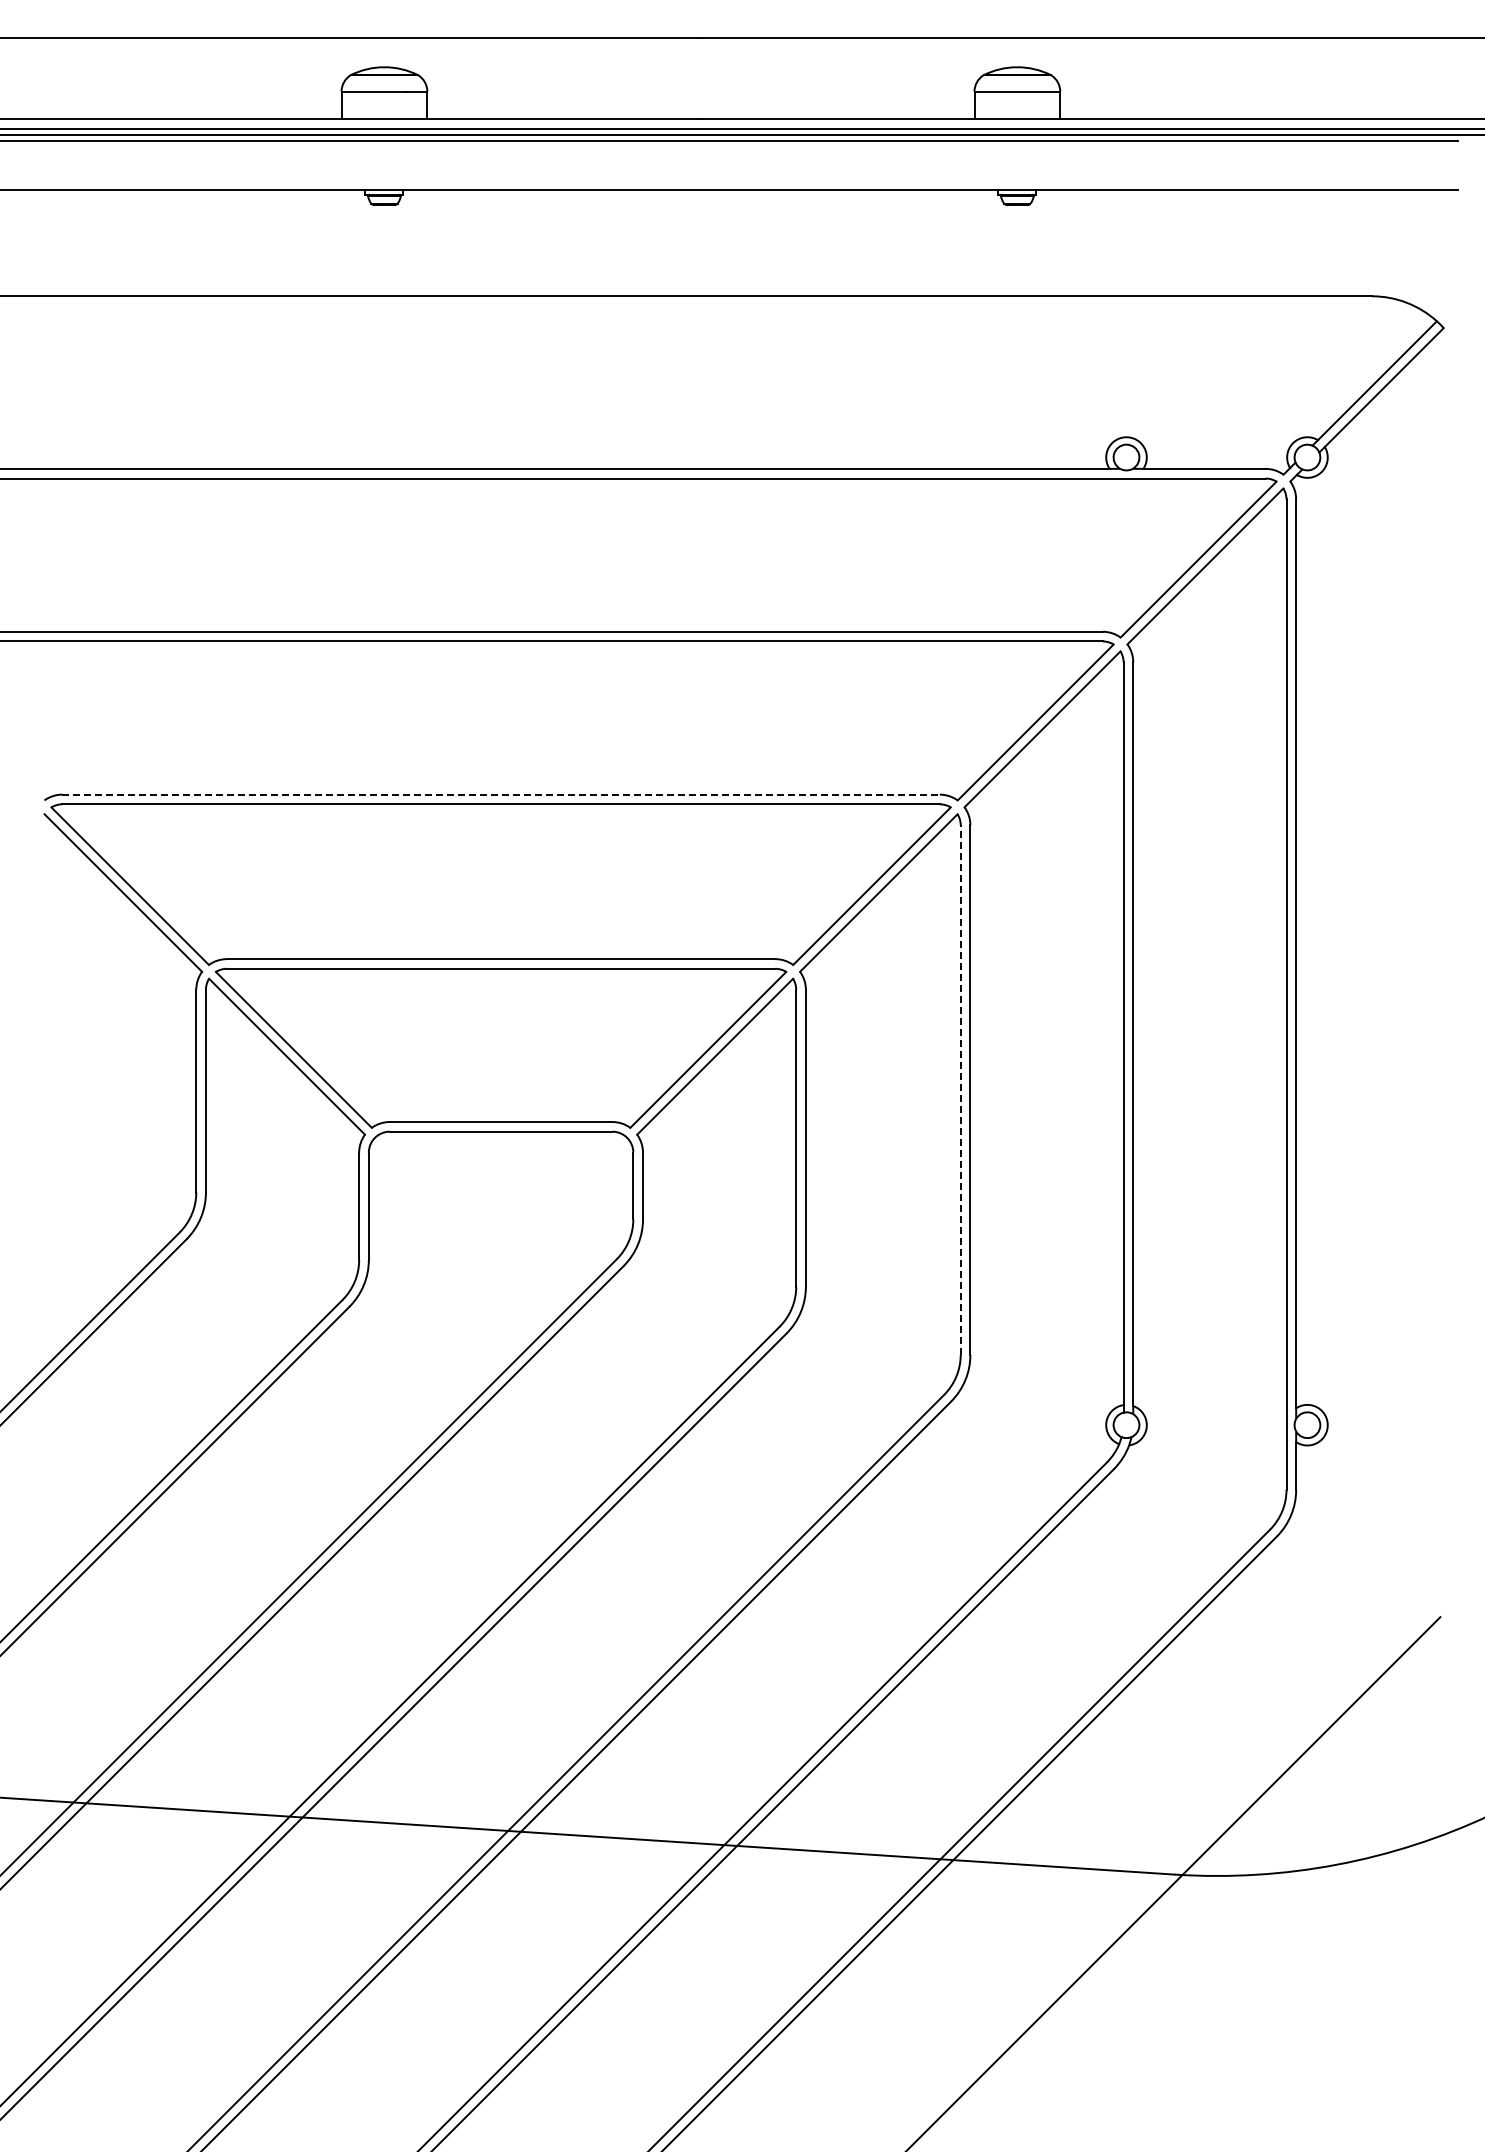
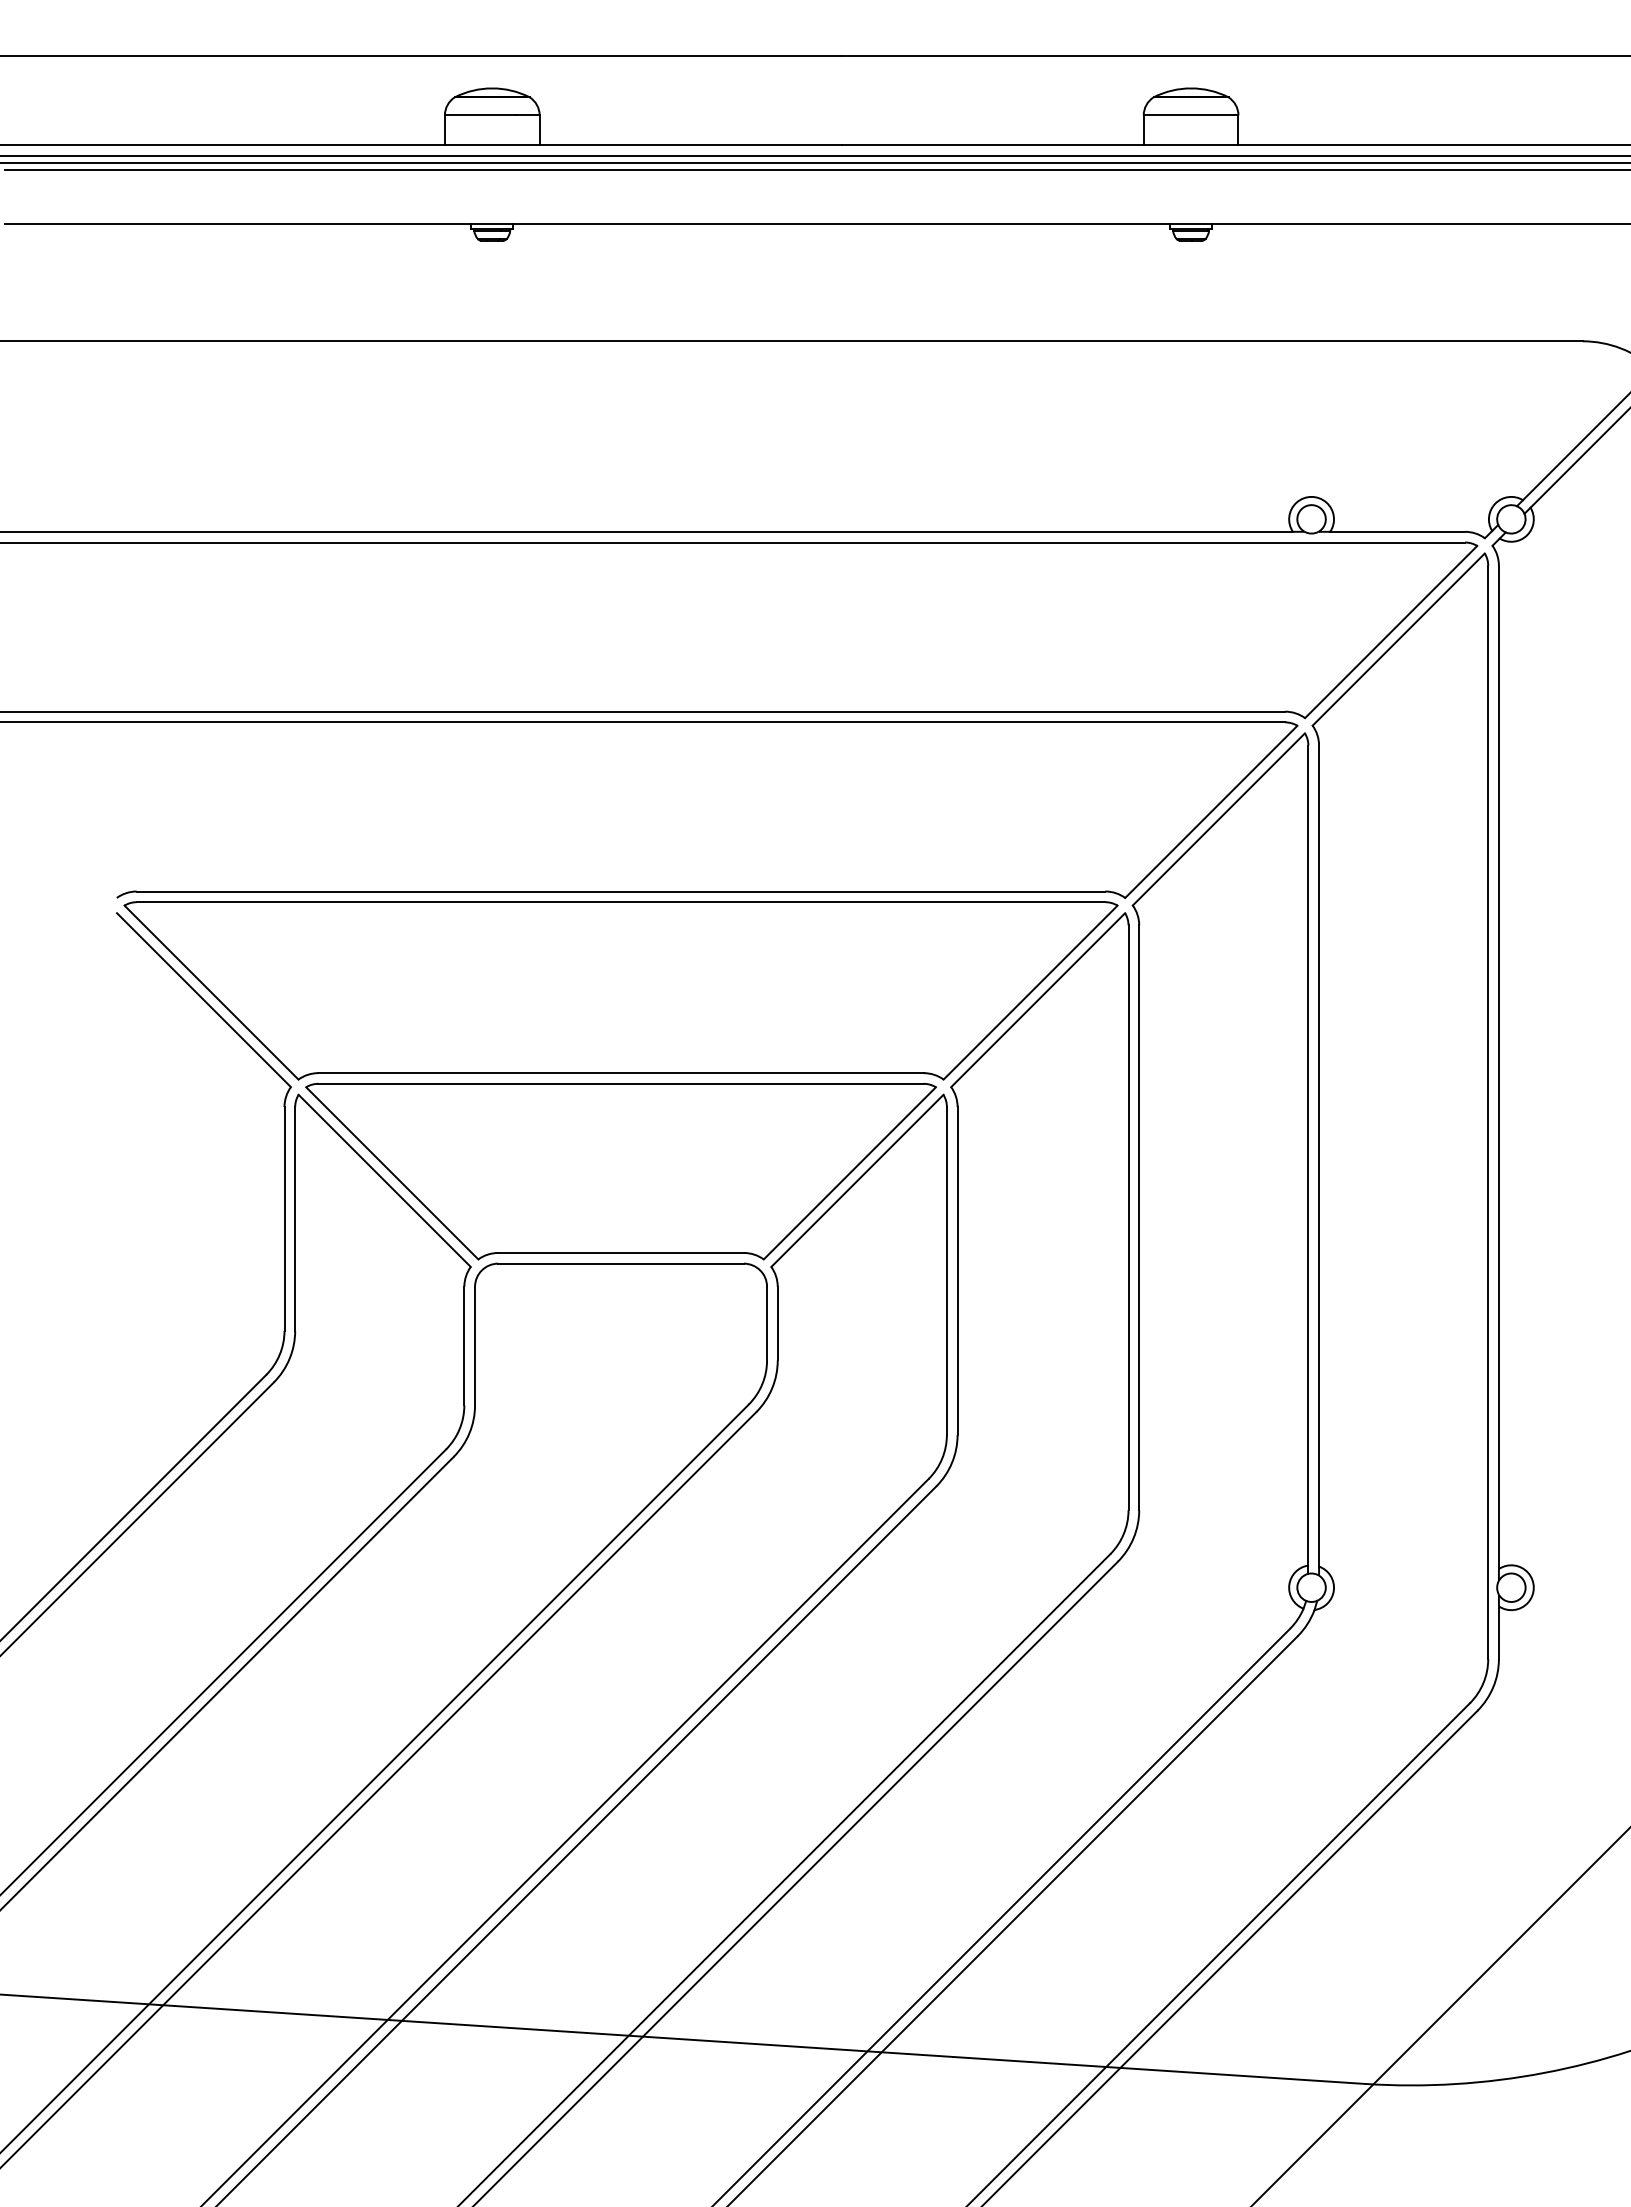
line: (501, 794) -> (621, 891), dashed -> solid
line: (960, 1090) -> (1128, 1218), dashed -> solid

